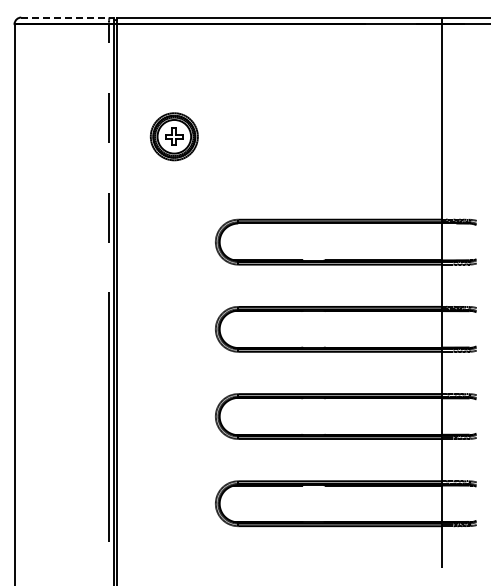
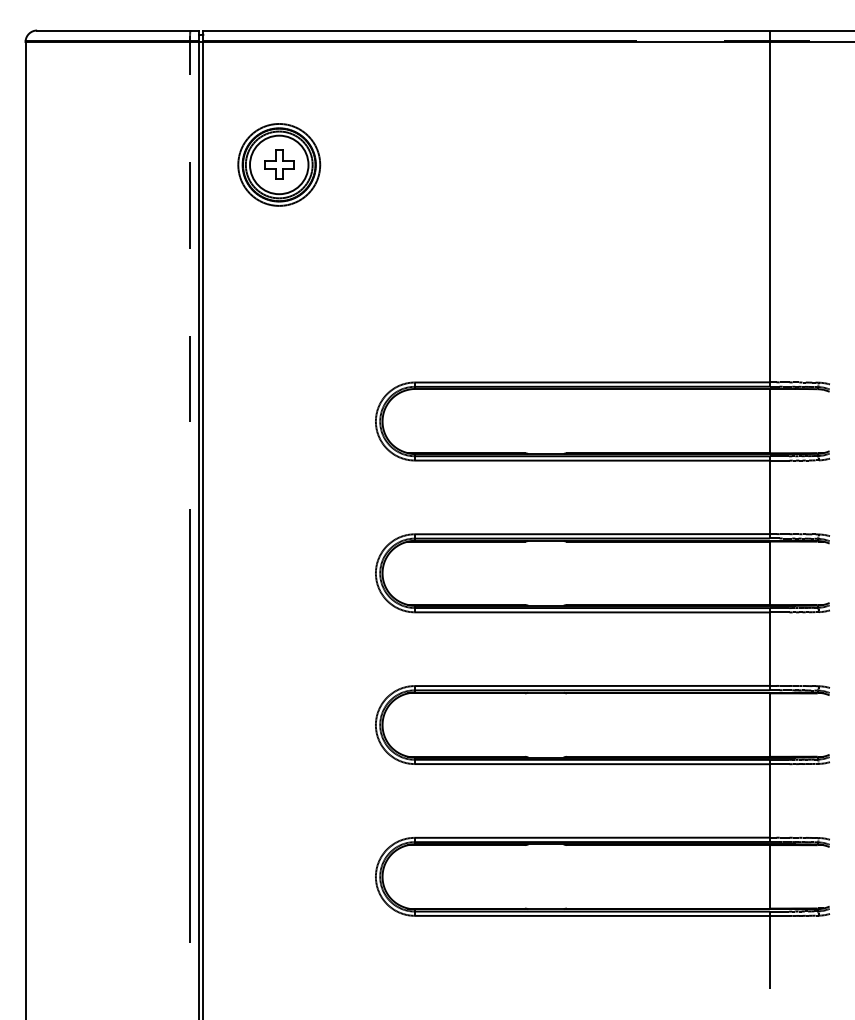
line: (68, 17) -> (119, 30), dashed -> solid
part: (173, 136) -> (277, 164), moved

